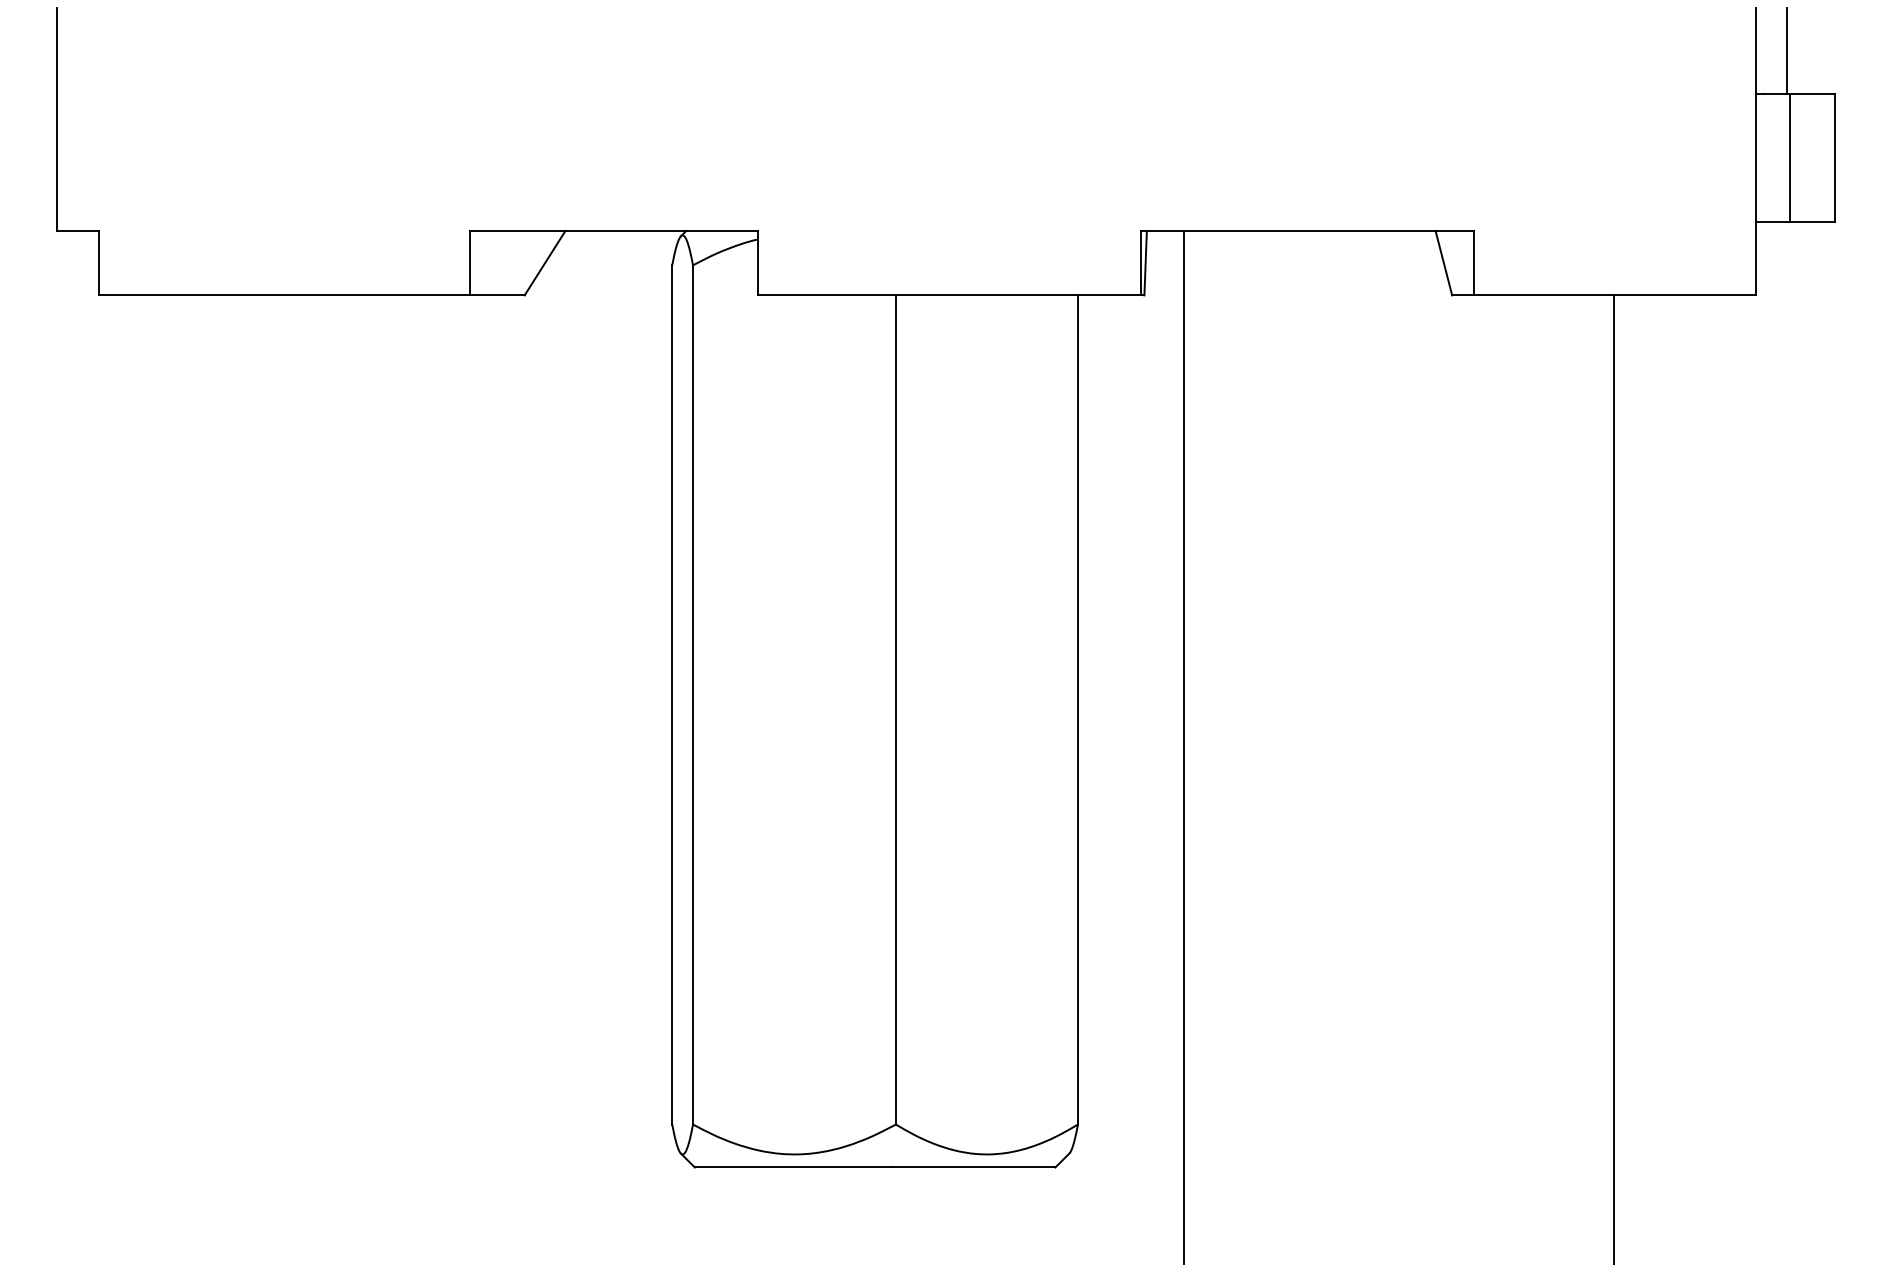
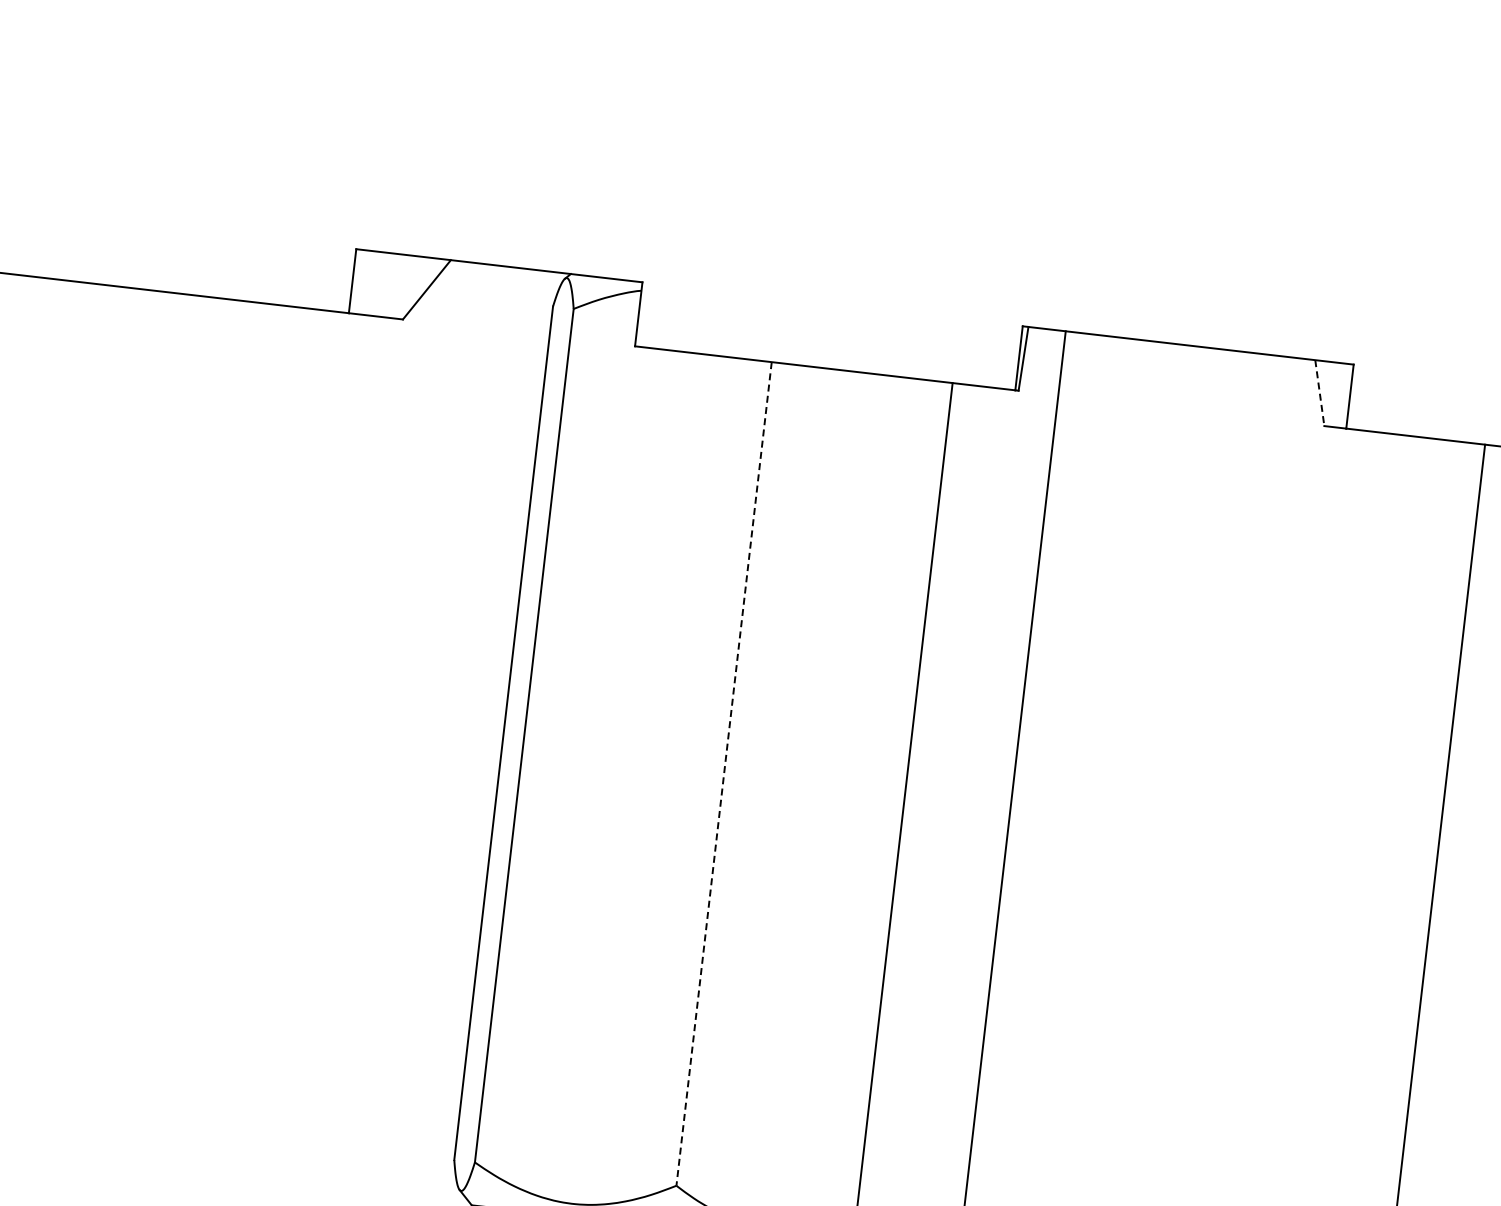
line: (1444, 263) -> (1320, 393), solid -> dashed
line: (895, 709) -> (723, 773), solid -> dashed

